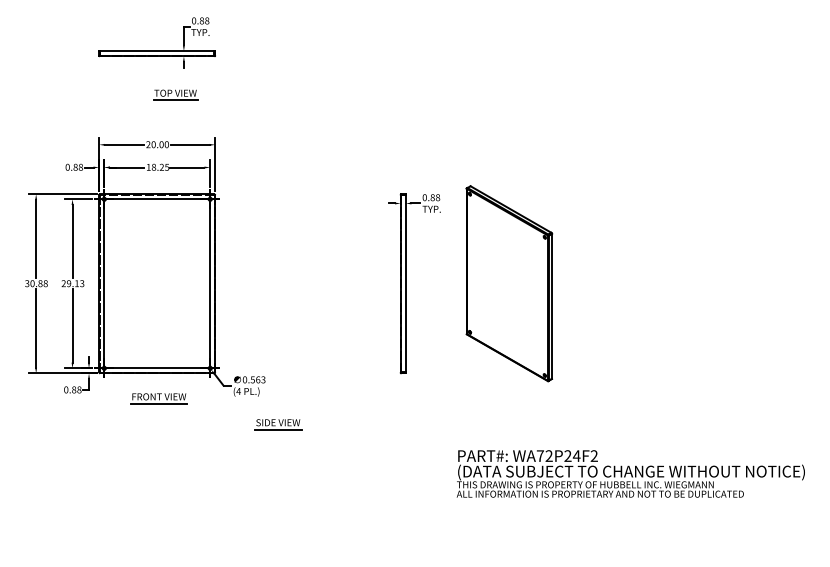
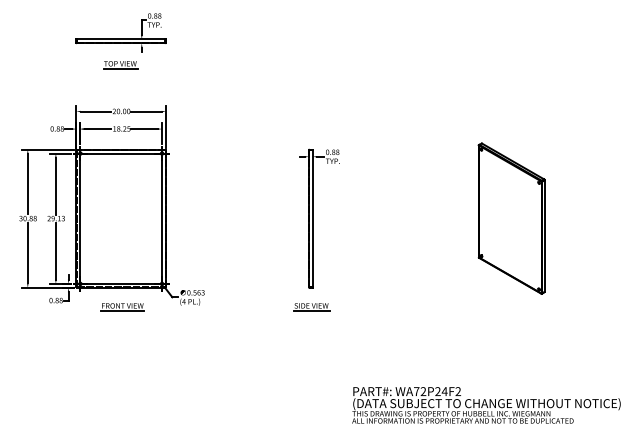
part: (175, 95) -> (120, 65), moved
part: (509, 283) -> (511, 218), moved
part: (278, 424) -> (311, 307), moved
text: (630, 474) -> (486, 405), moved

